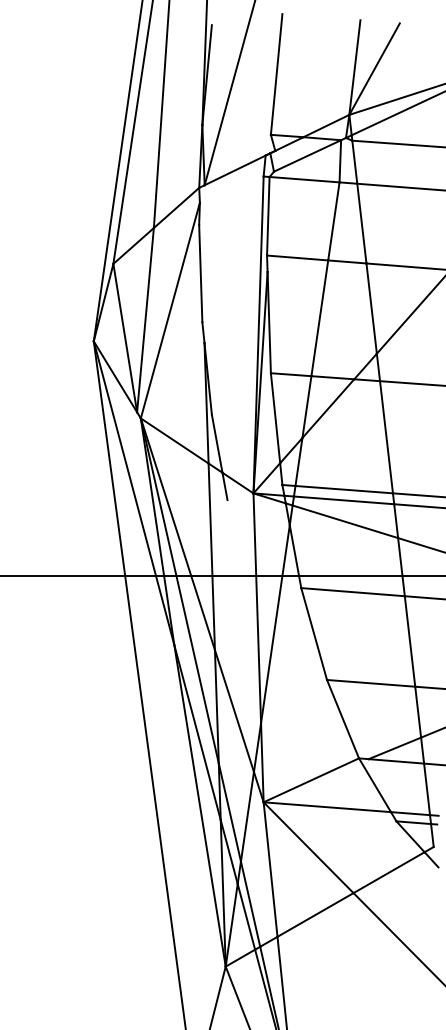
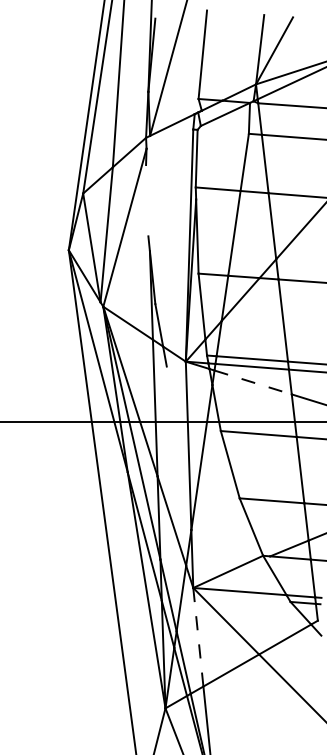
line: (304, 179) -> (223, 131), removed
line: (200, 273) -> (147, 200), removed
line: (345, 521) -> (253, 382), solid -> dashed
line: (270, 869) -> (198, 637), solid -> dashed

